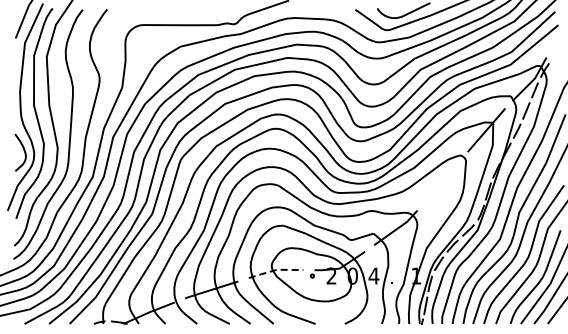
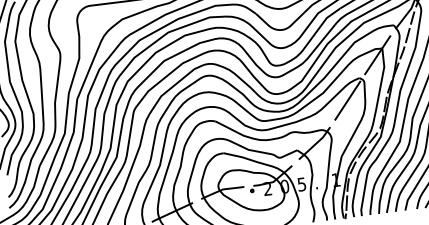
line: (442, 180) -> (347, 100), added
line: (276, 270) -> (222, 190), dashed -> solid
text: (373, 275) -> (301, 184), 4 -> 5

